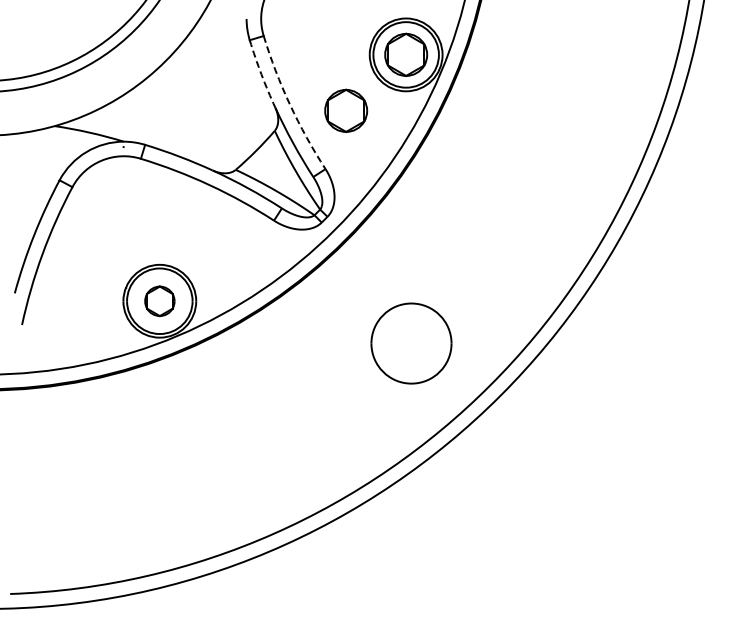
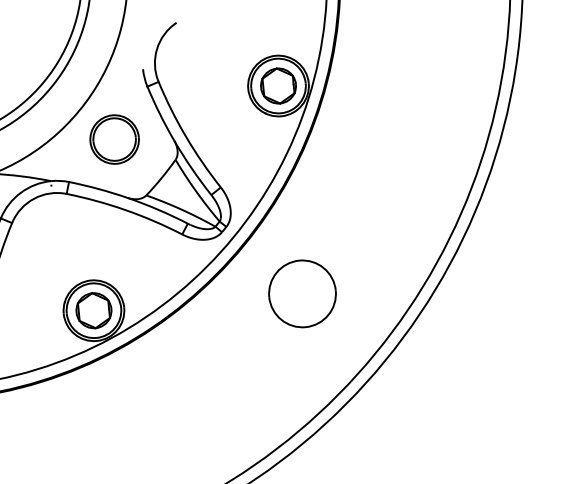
arc: (261, 74) -> (159, 114), dashed -> solid
part: (204, 99) -> (114, 139), added
arc: (290, 104) -> (186, 136), dashed -> solid
part: (346, 110) -> (233, 137), removed
part: (159, 301) -> (93, 310), size x1.43
part: (411, 343) -> (302, 293), moved

